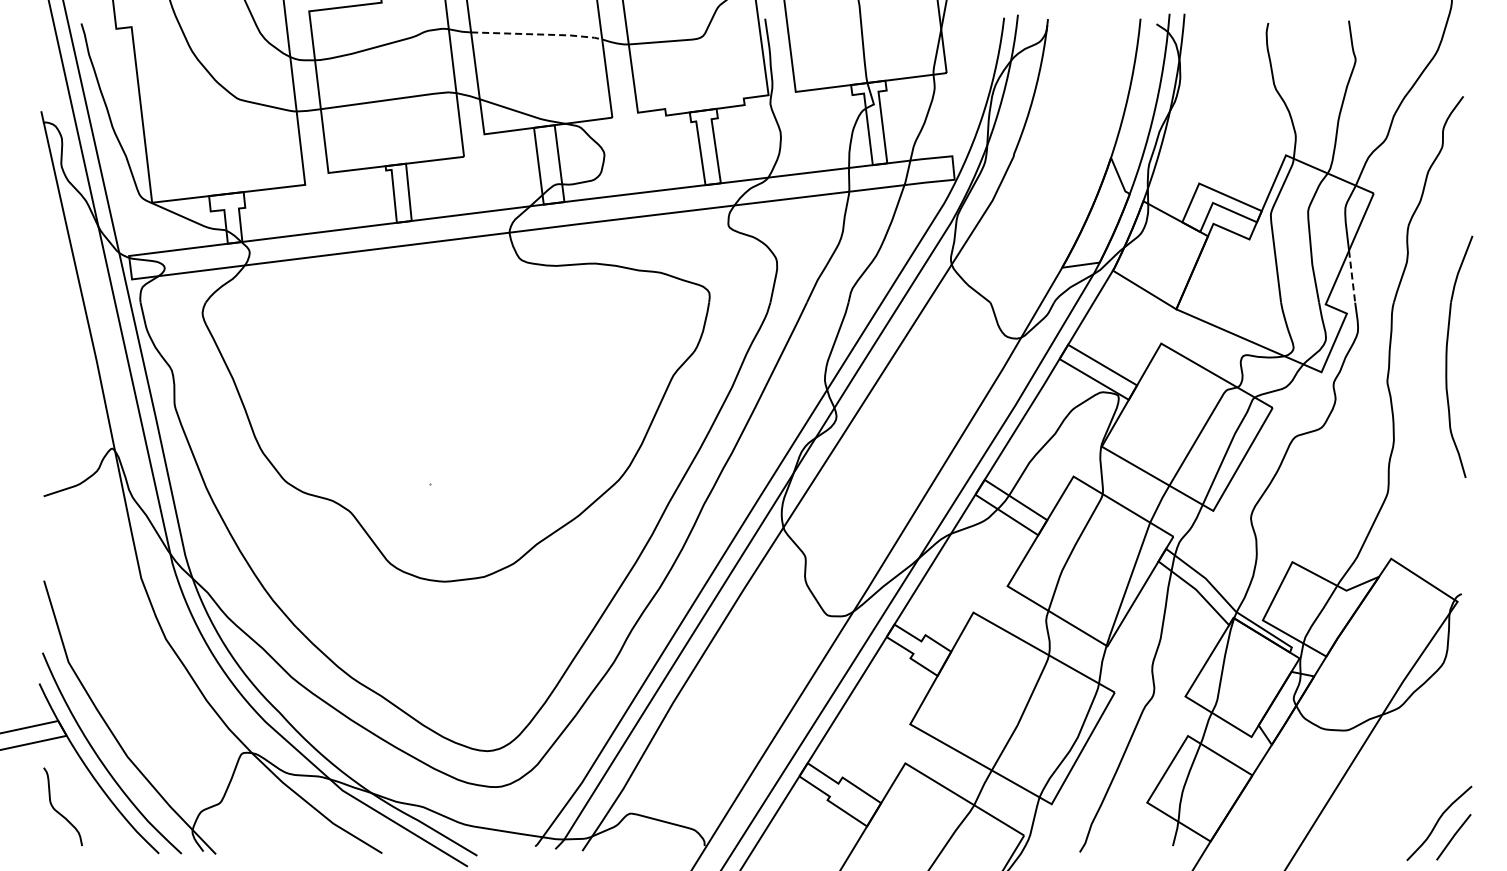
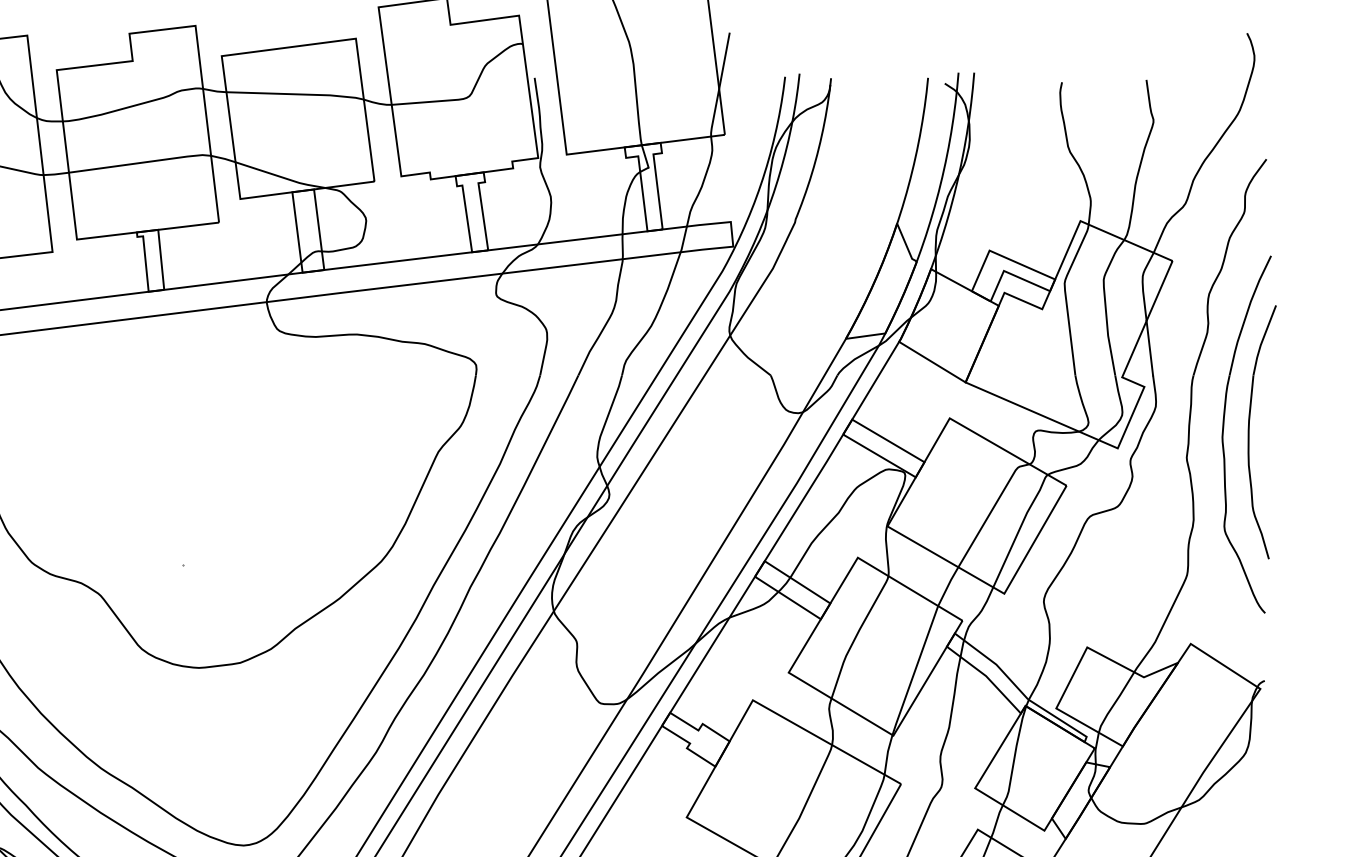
line: (538, 34) -> (297, 94), dashed -> solid
line: (1352, 277) -> (1150, 349), dashed -> solid
part: (1422, 358) -> (1223, 433), added

